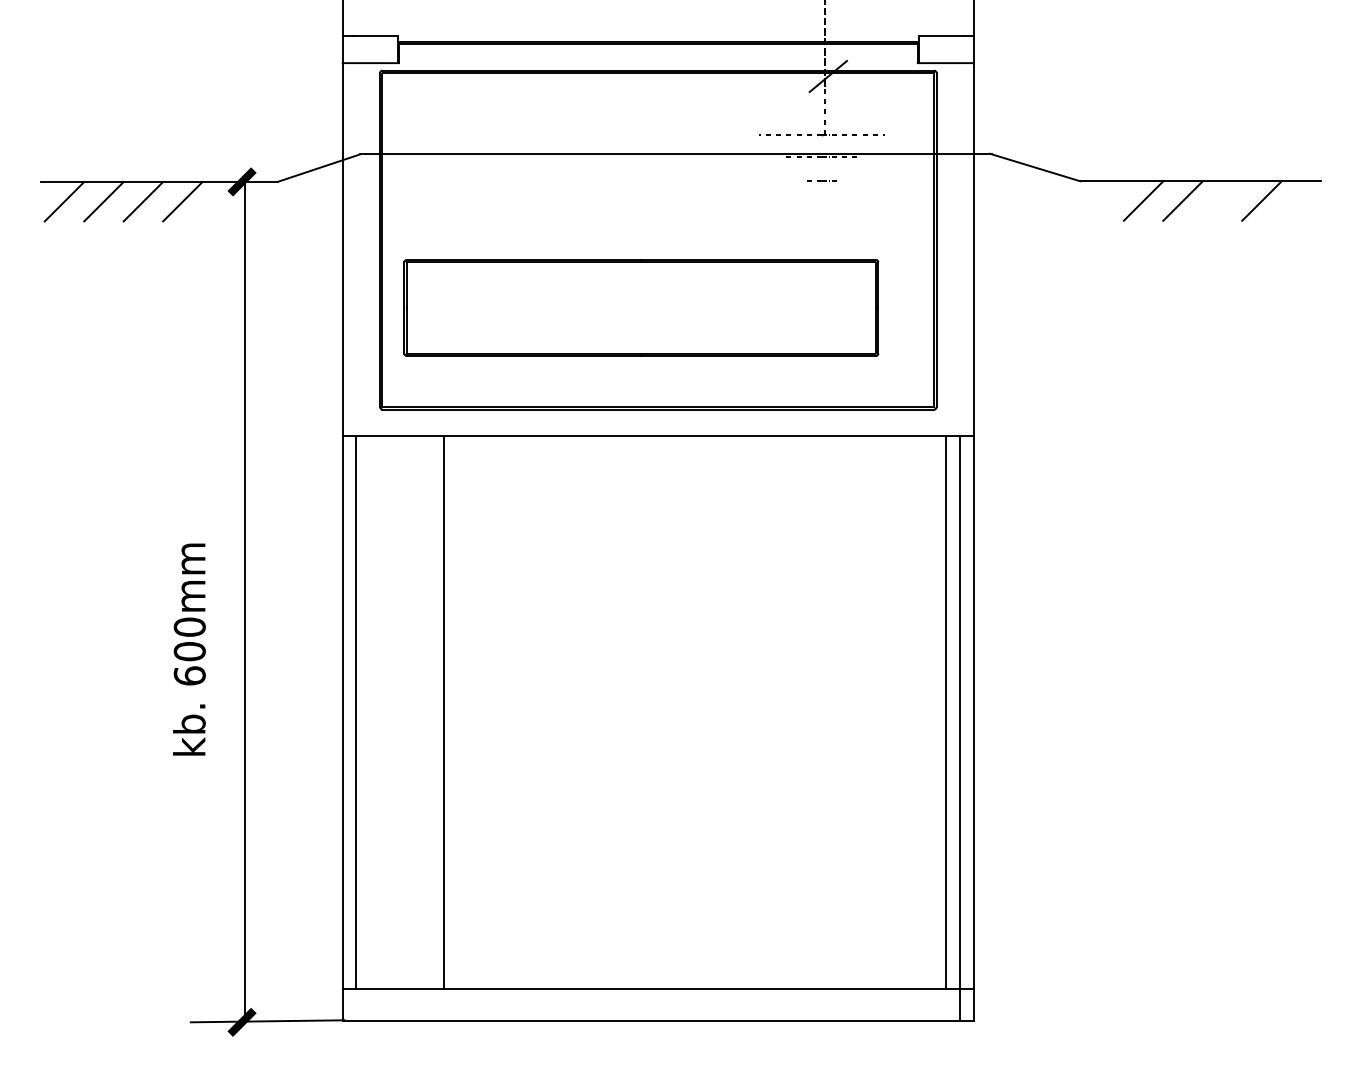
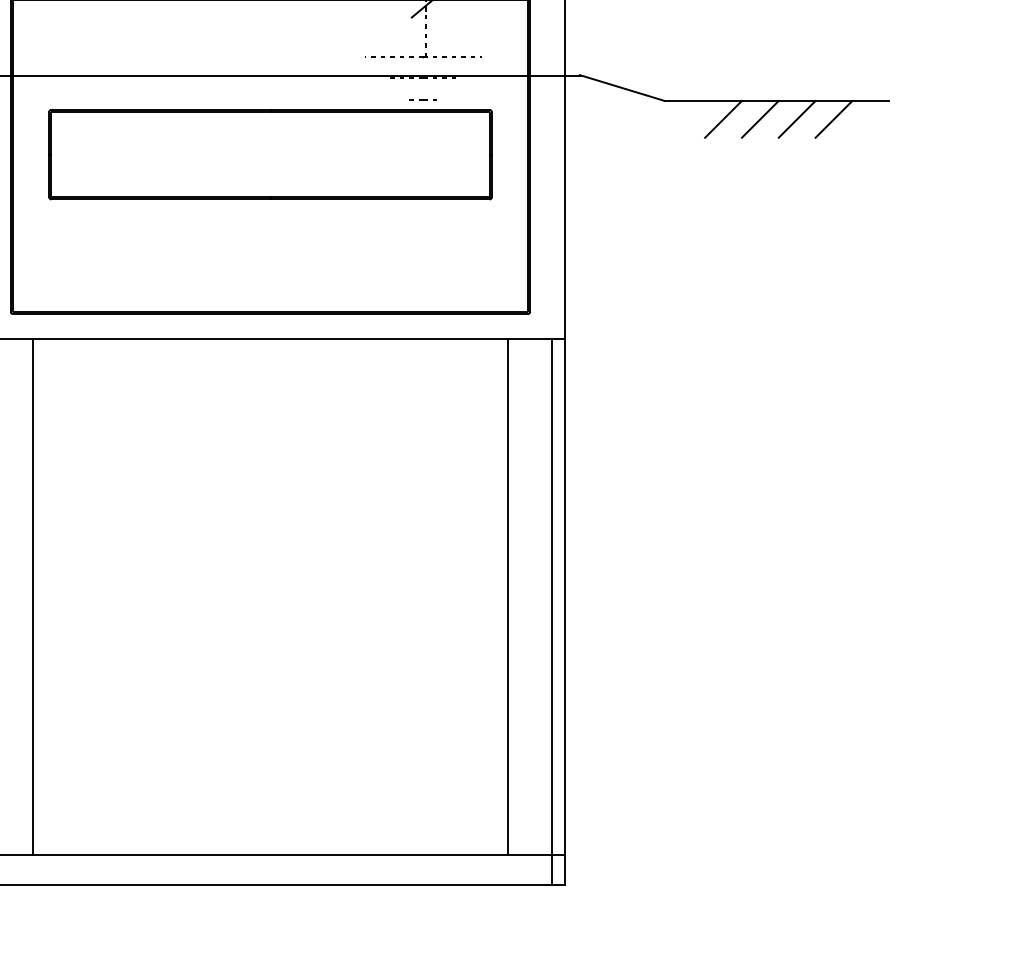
line: (1222, 200) -> (797, 118), added
part: (641, 307) -> (270, 154), moved
line: (443, 712) -> (32, 596), moved
line: (946, 712) -> (508, 596), moved

